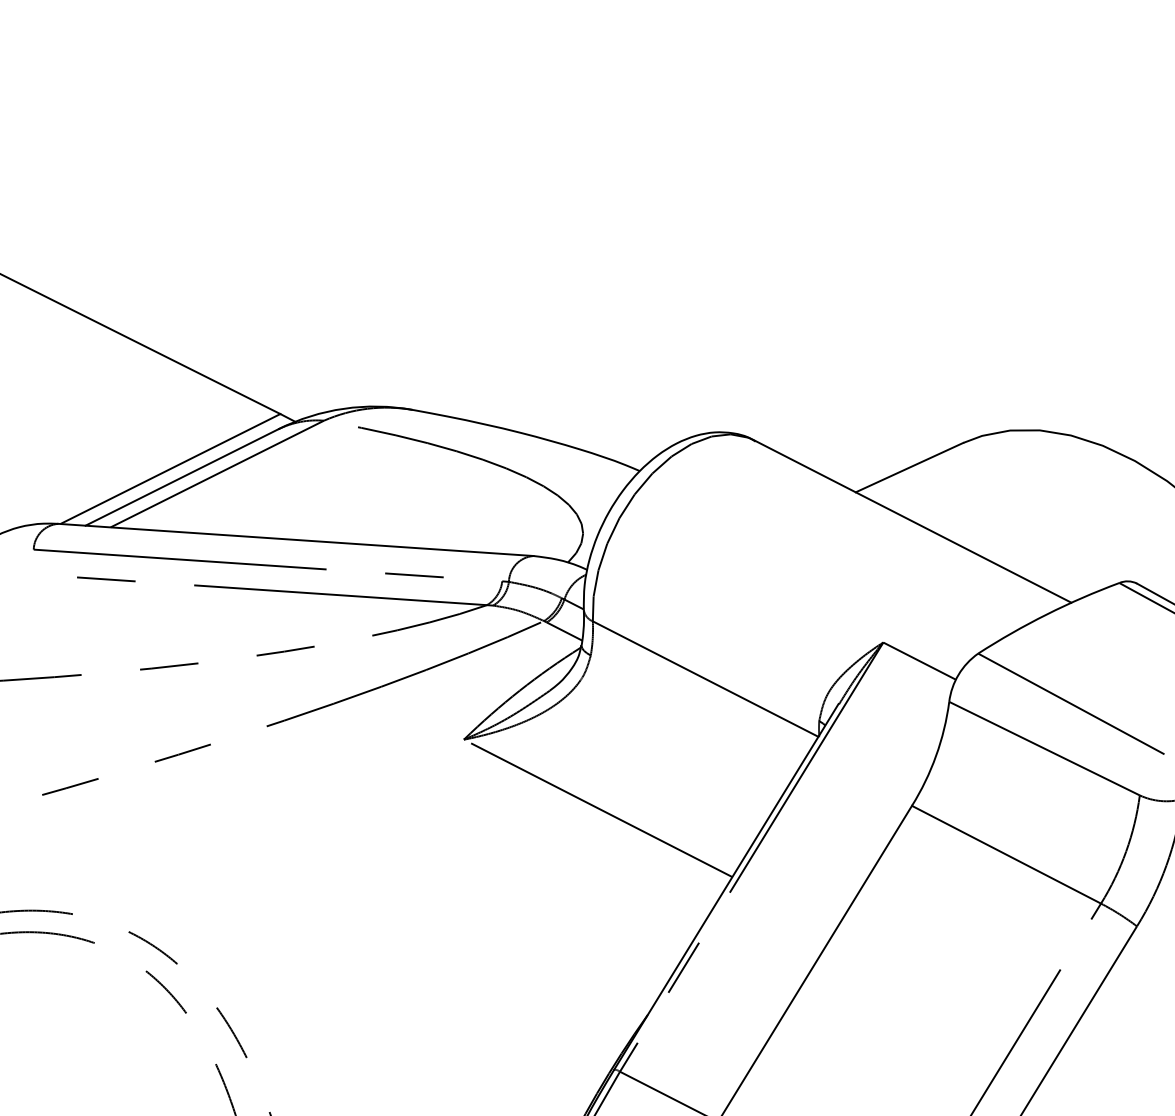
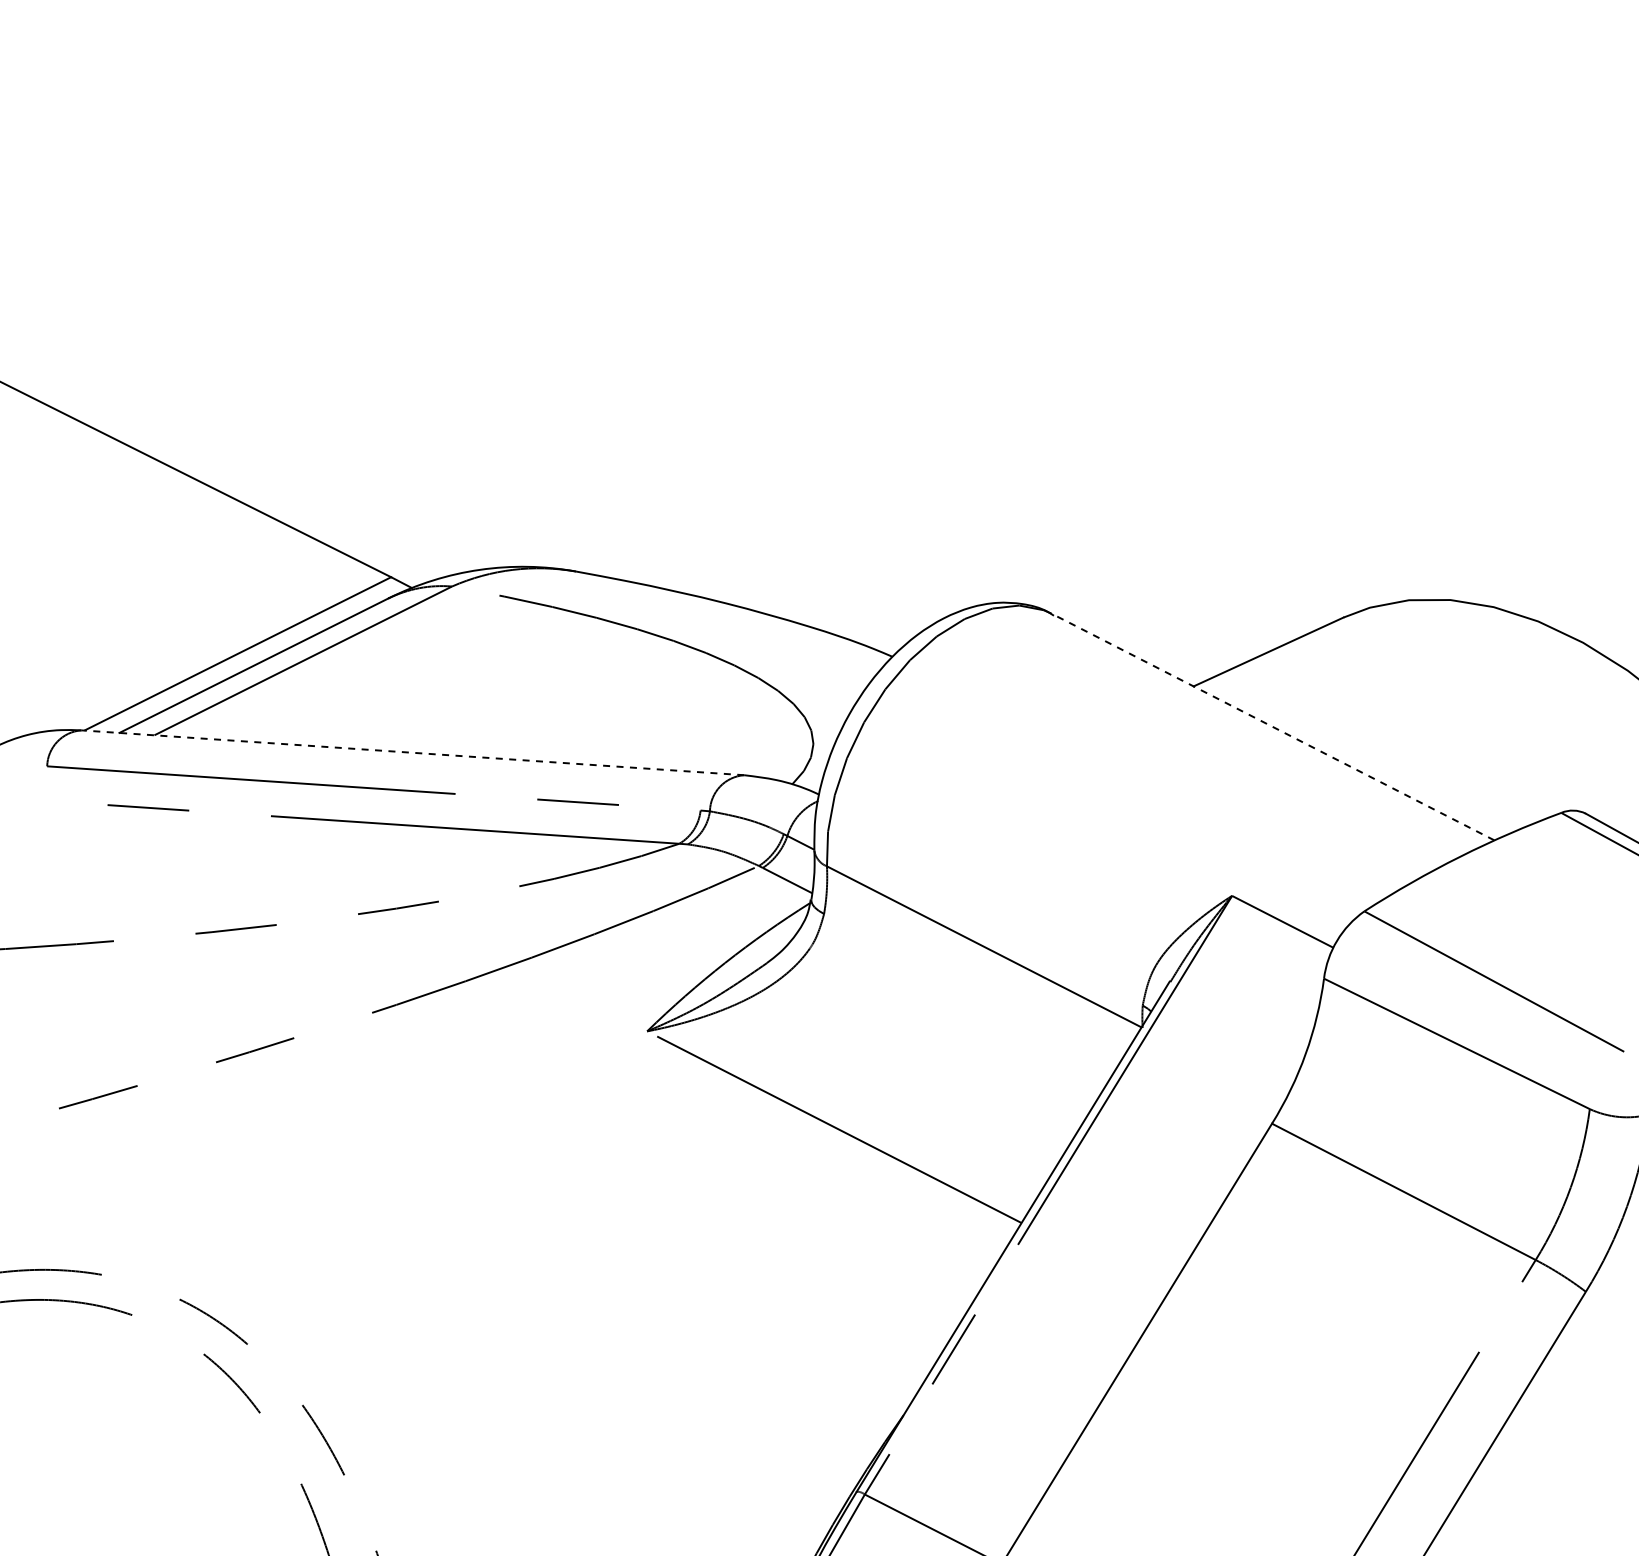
line: (912, 521) -> (1272, 727), solid -> dashed
line: (295, 539) -> (412, 752), solid -> dashed

